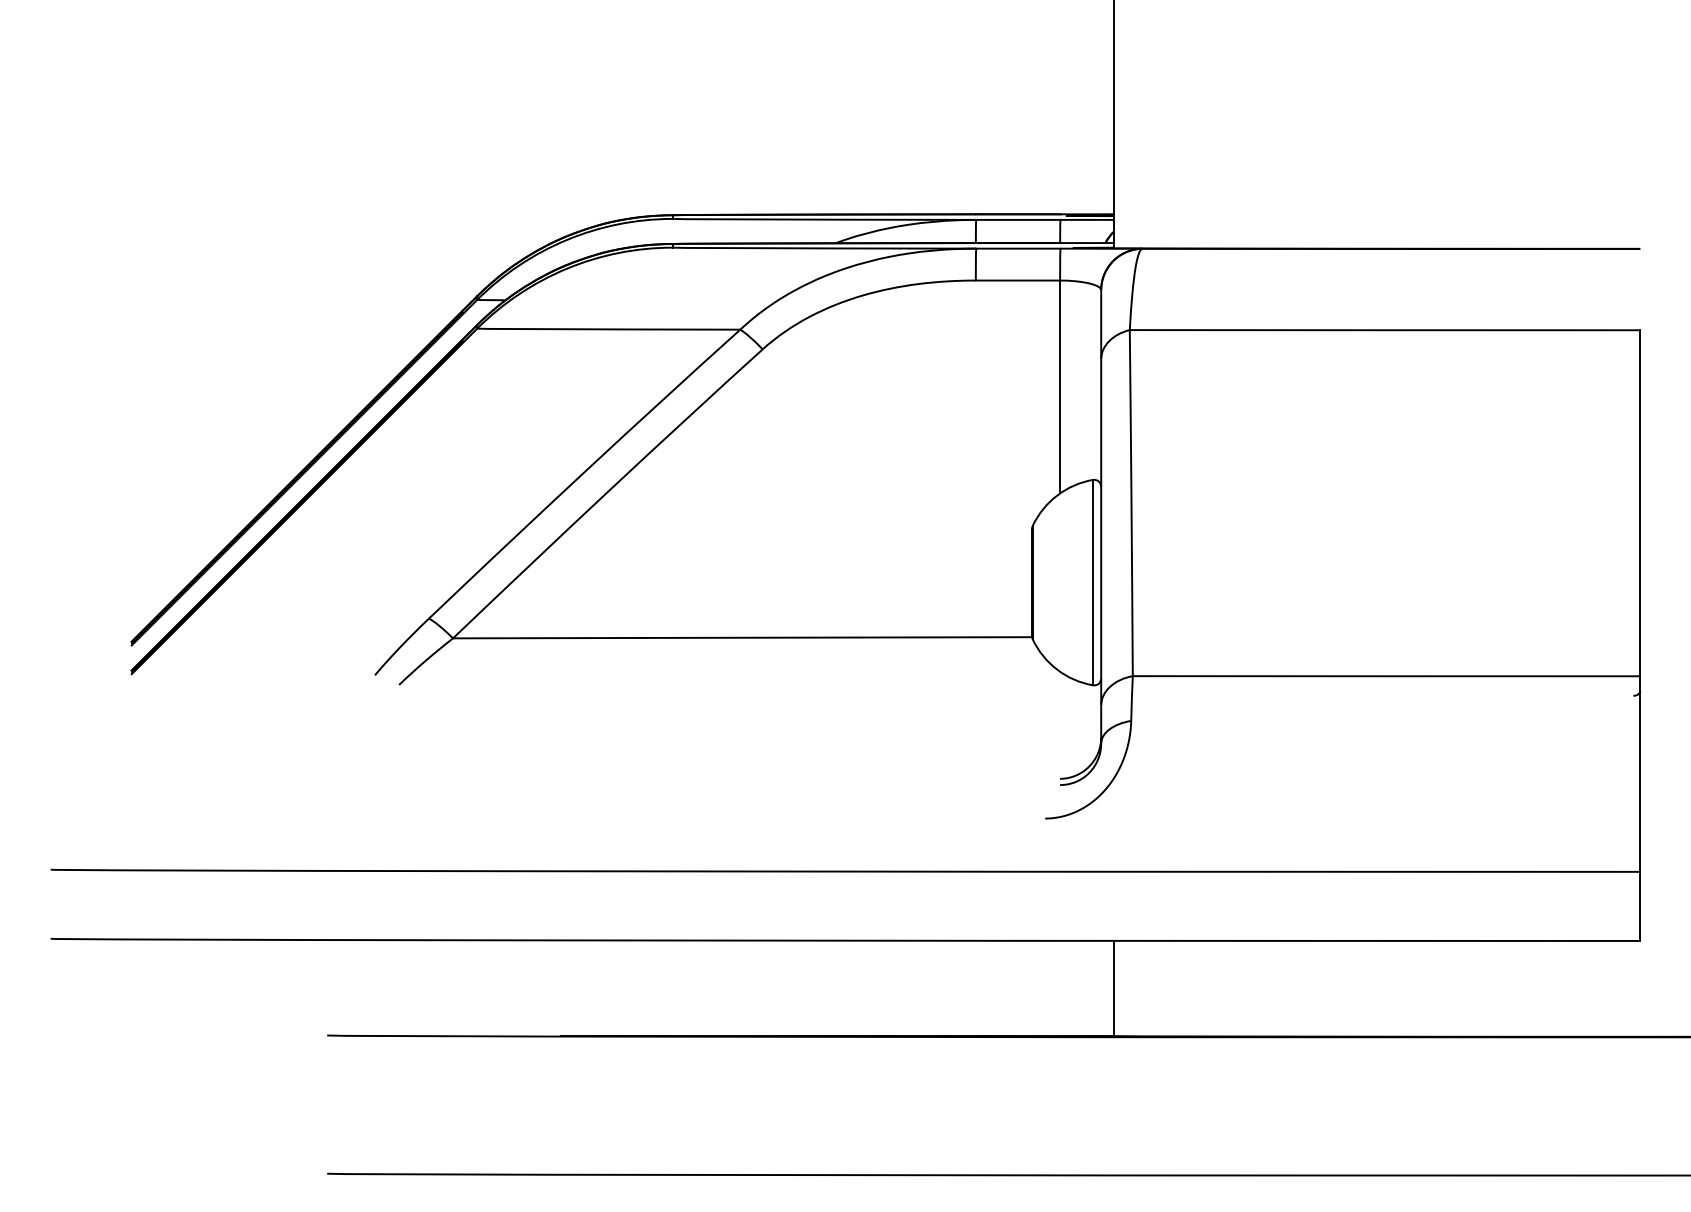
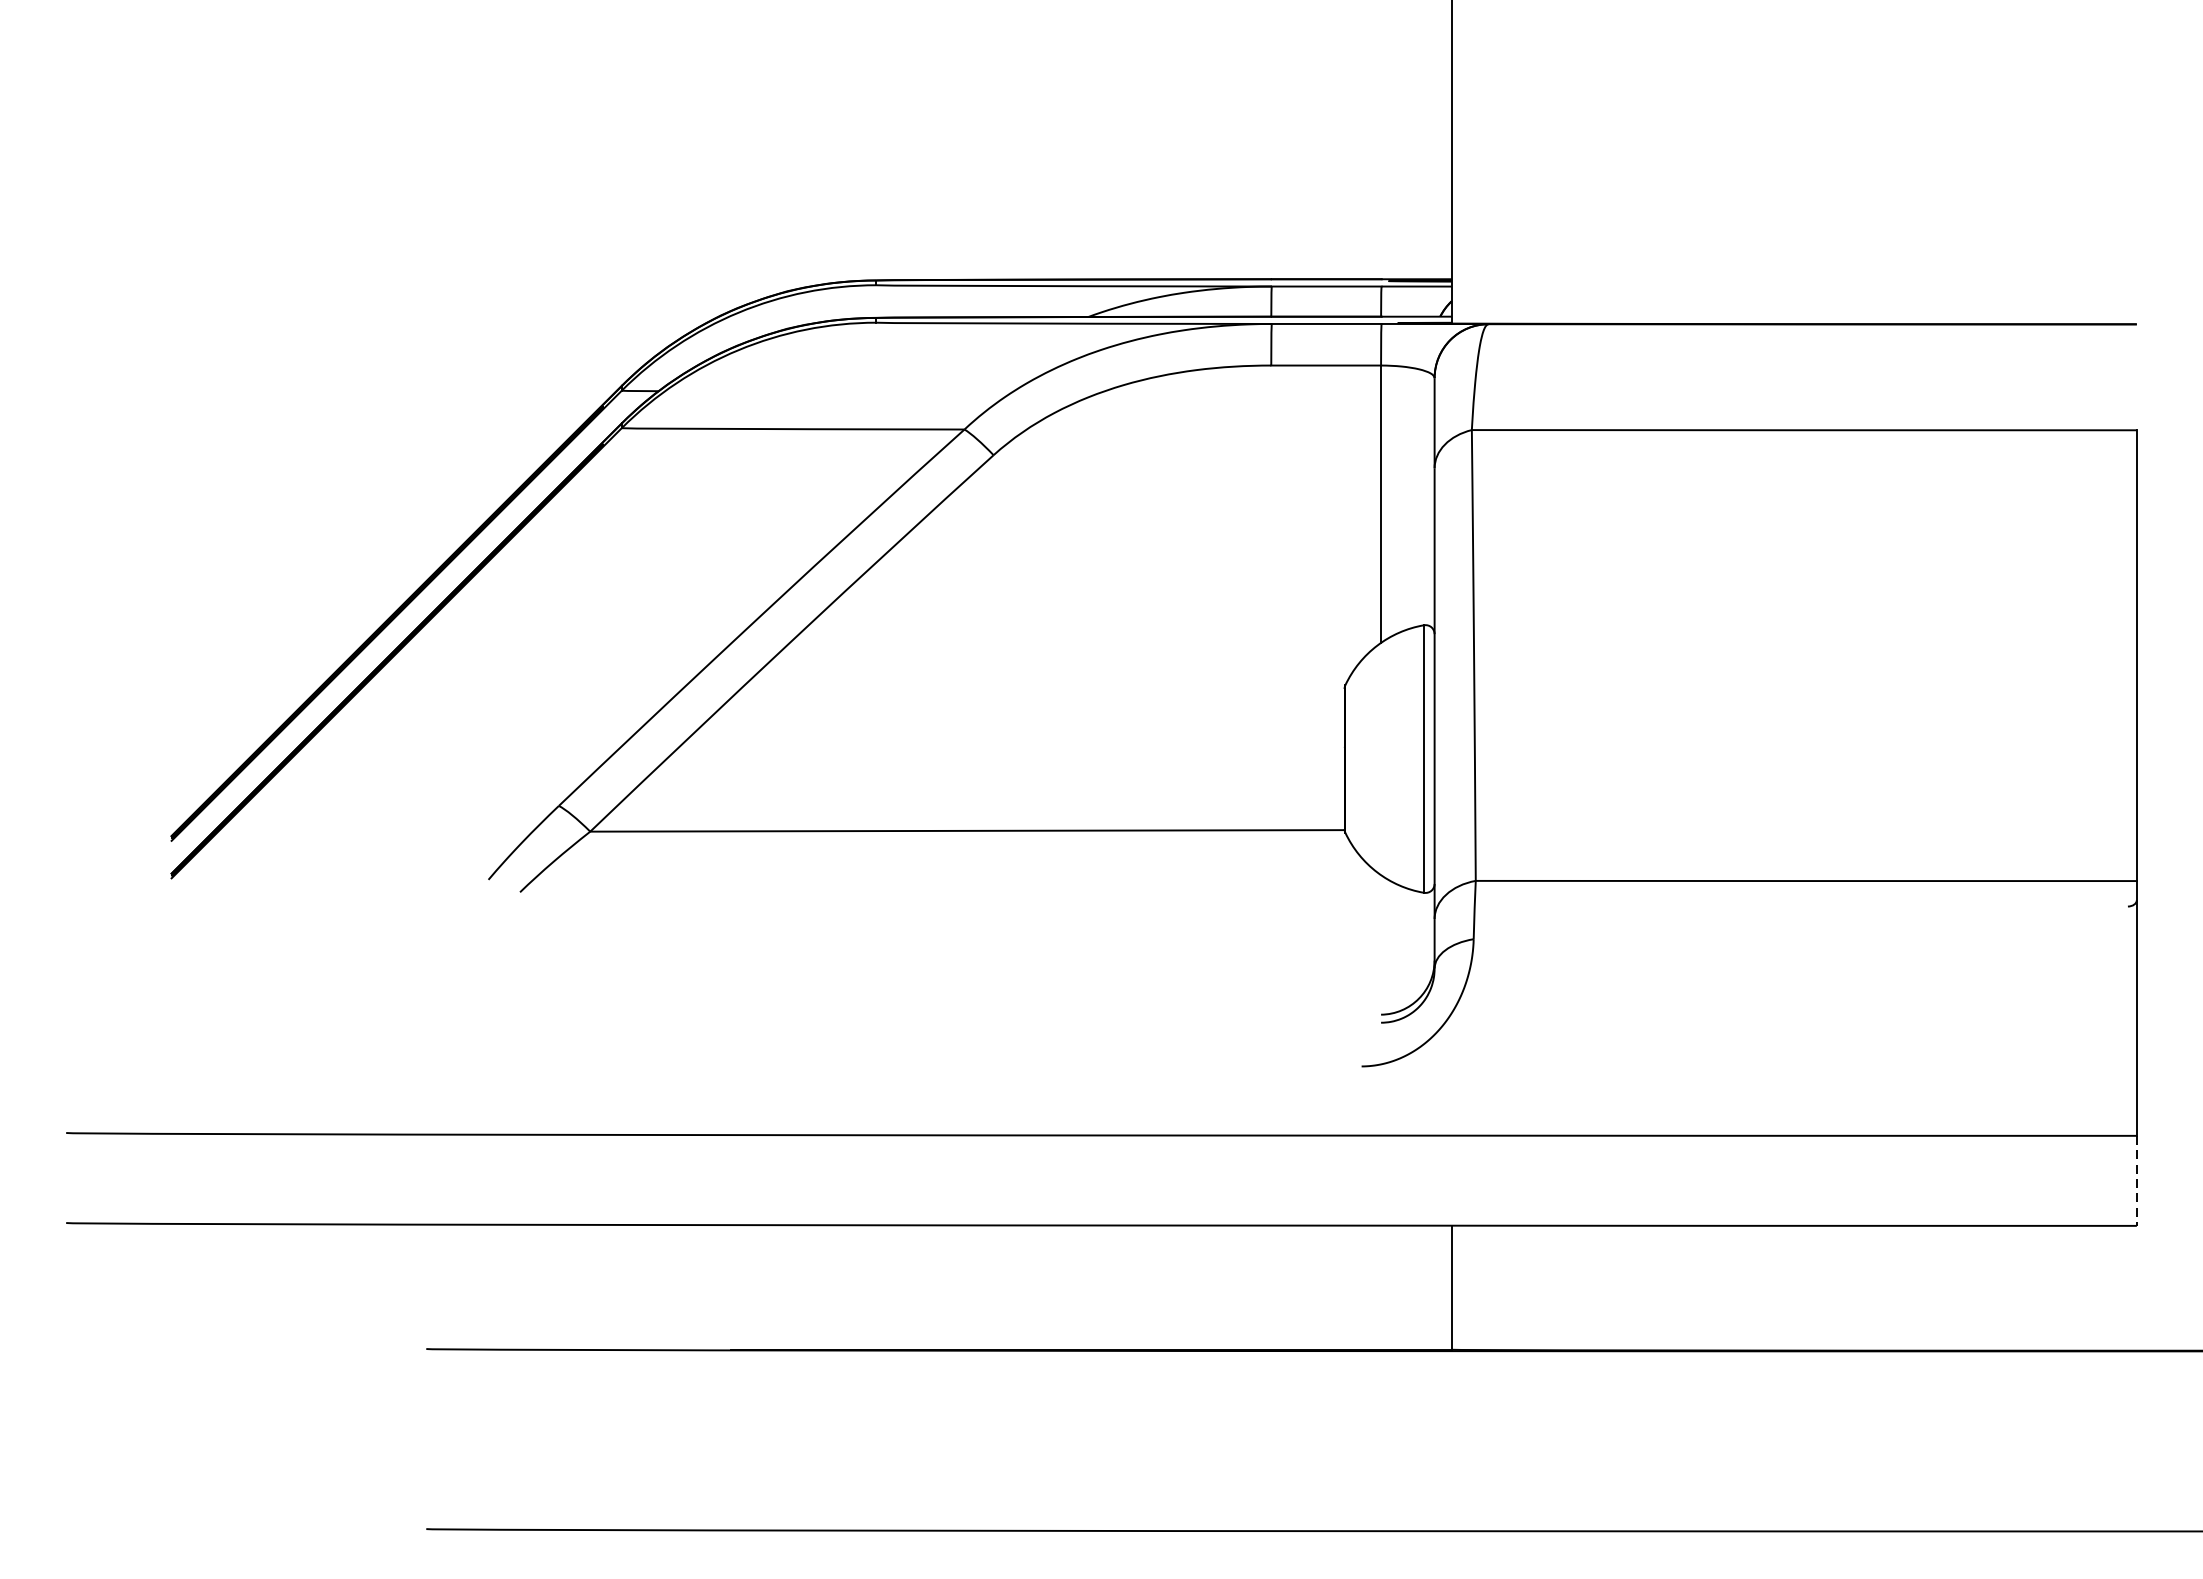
line: (1640, 906) -> (2137, 1180), solid -> dashed

